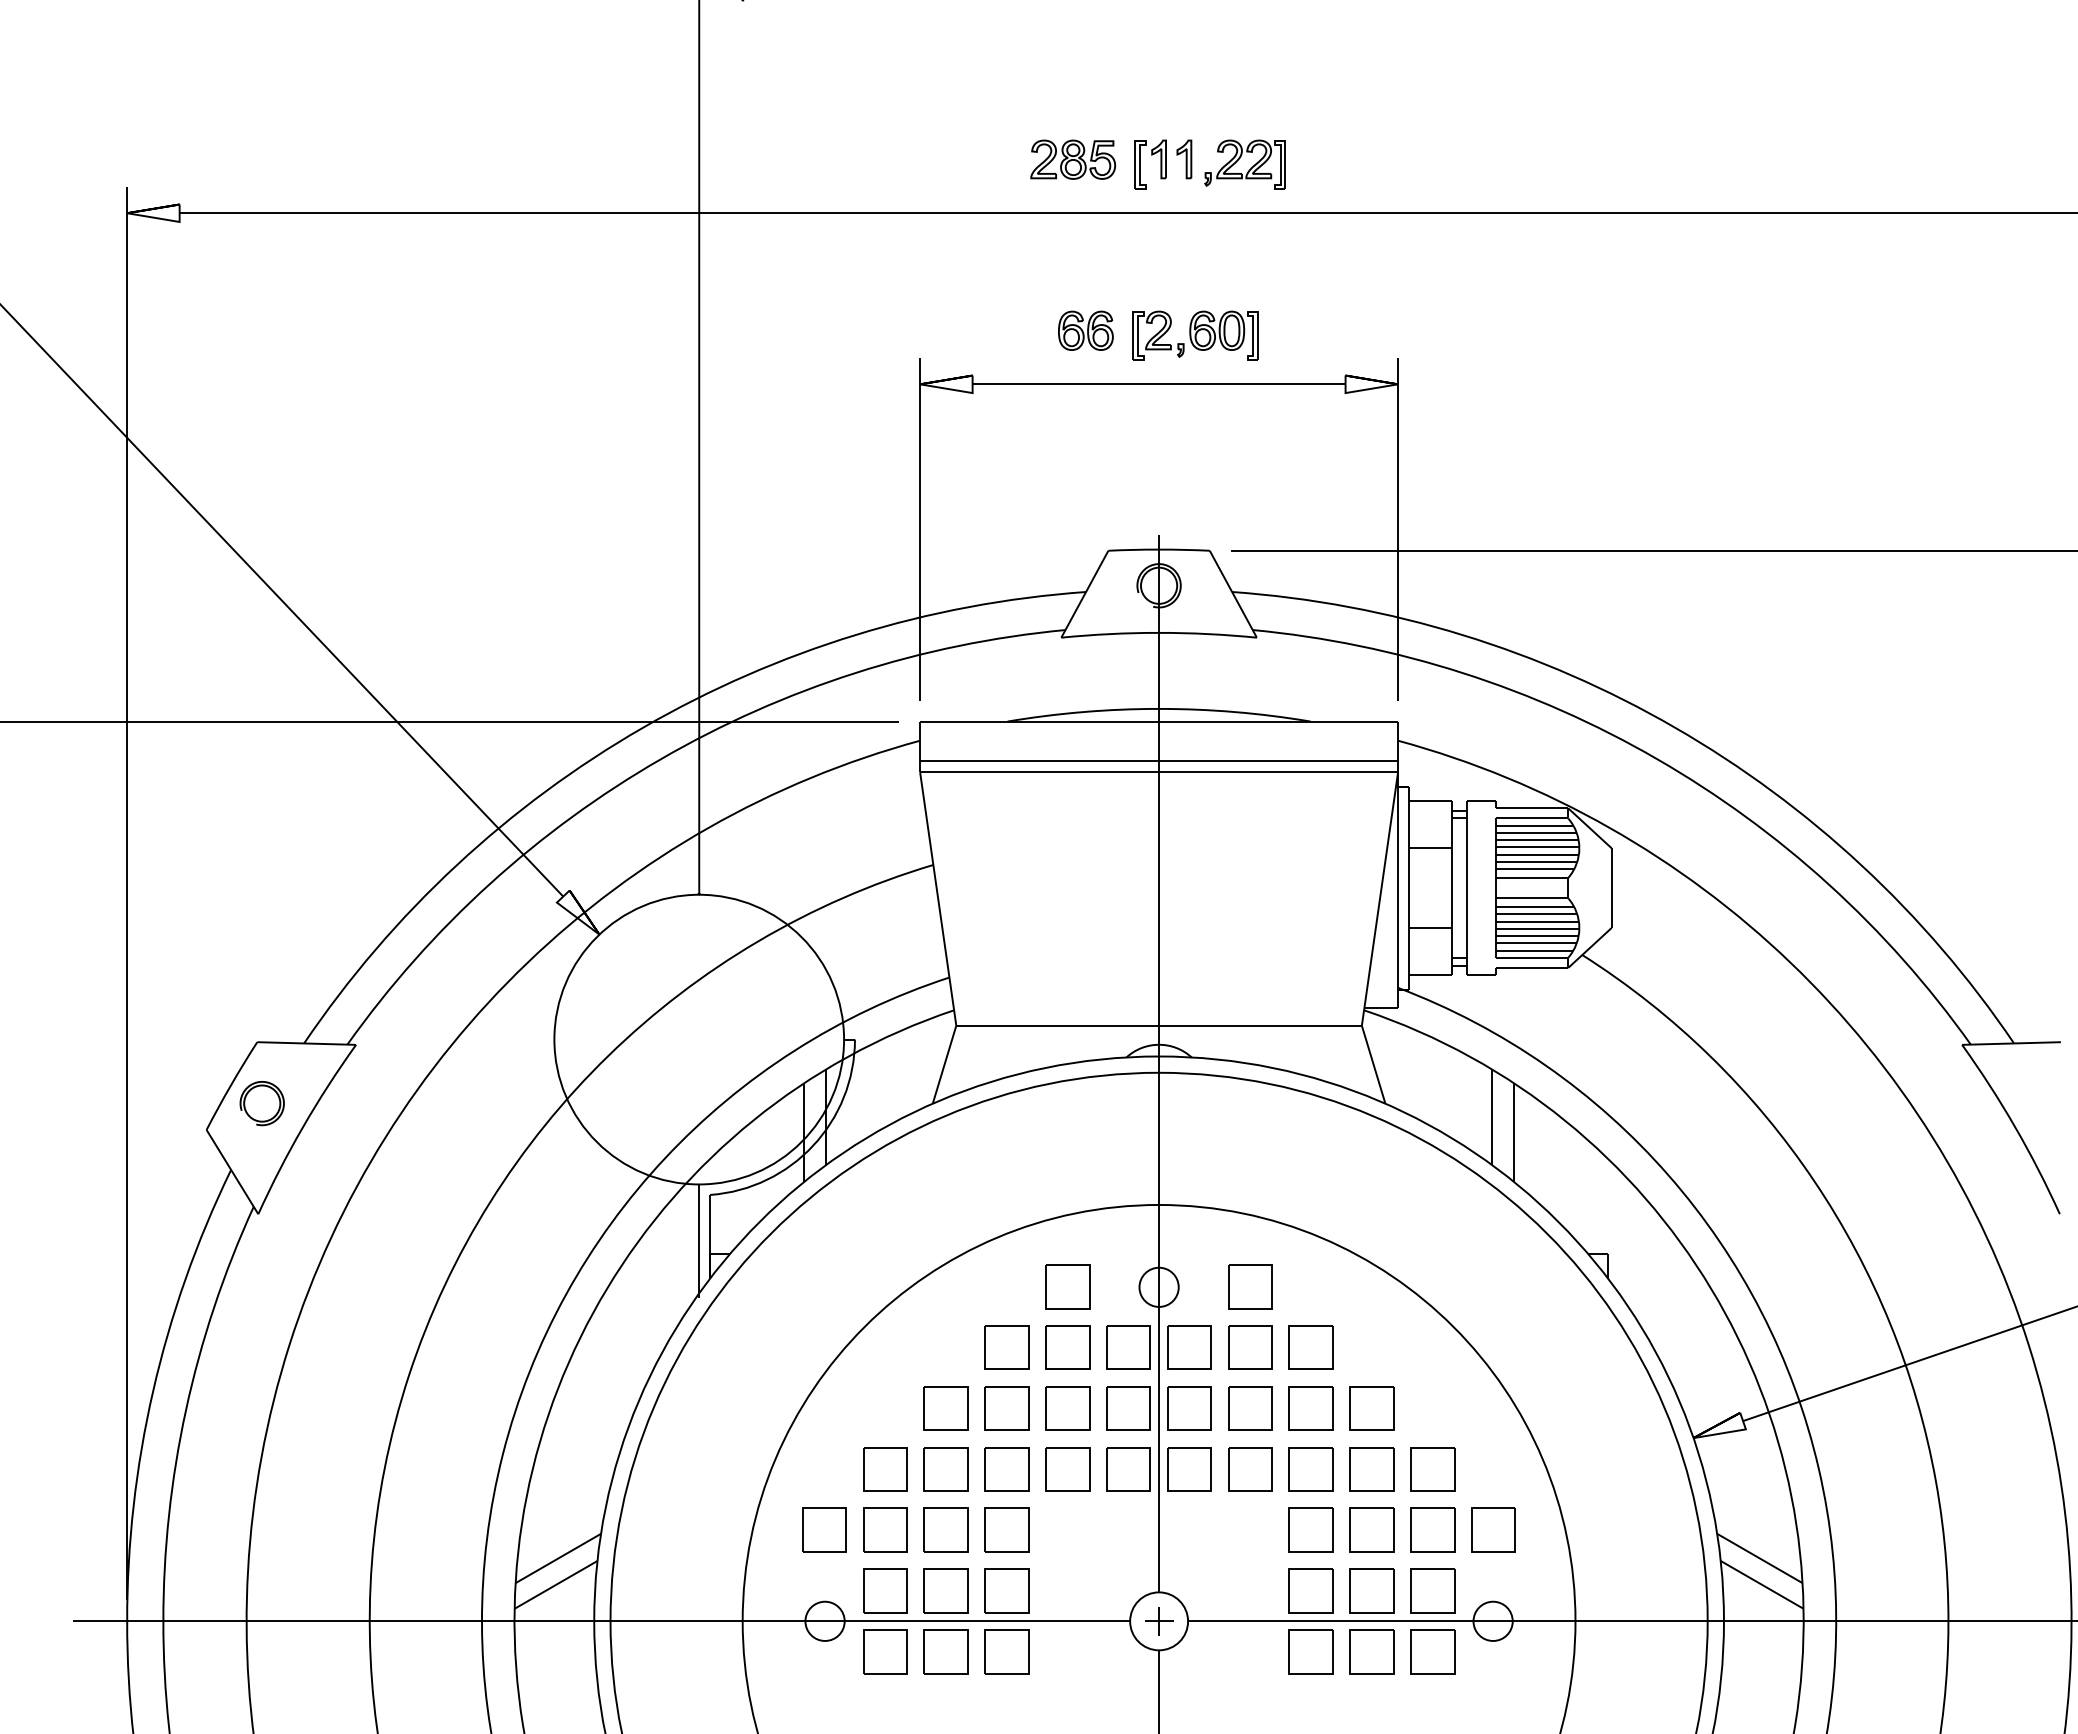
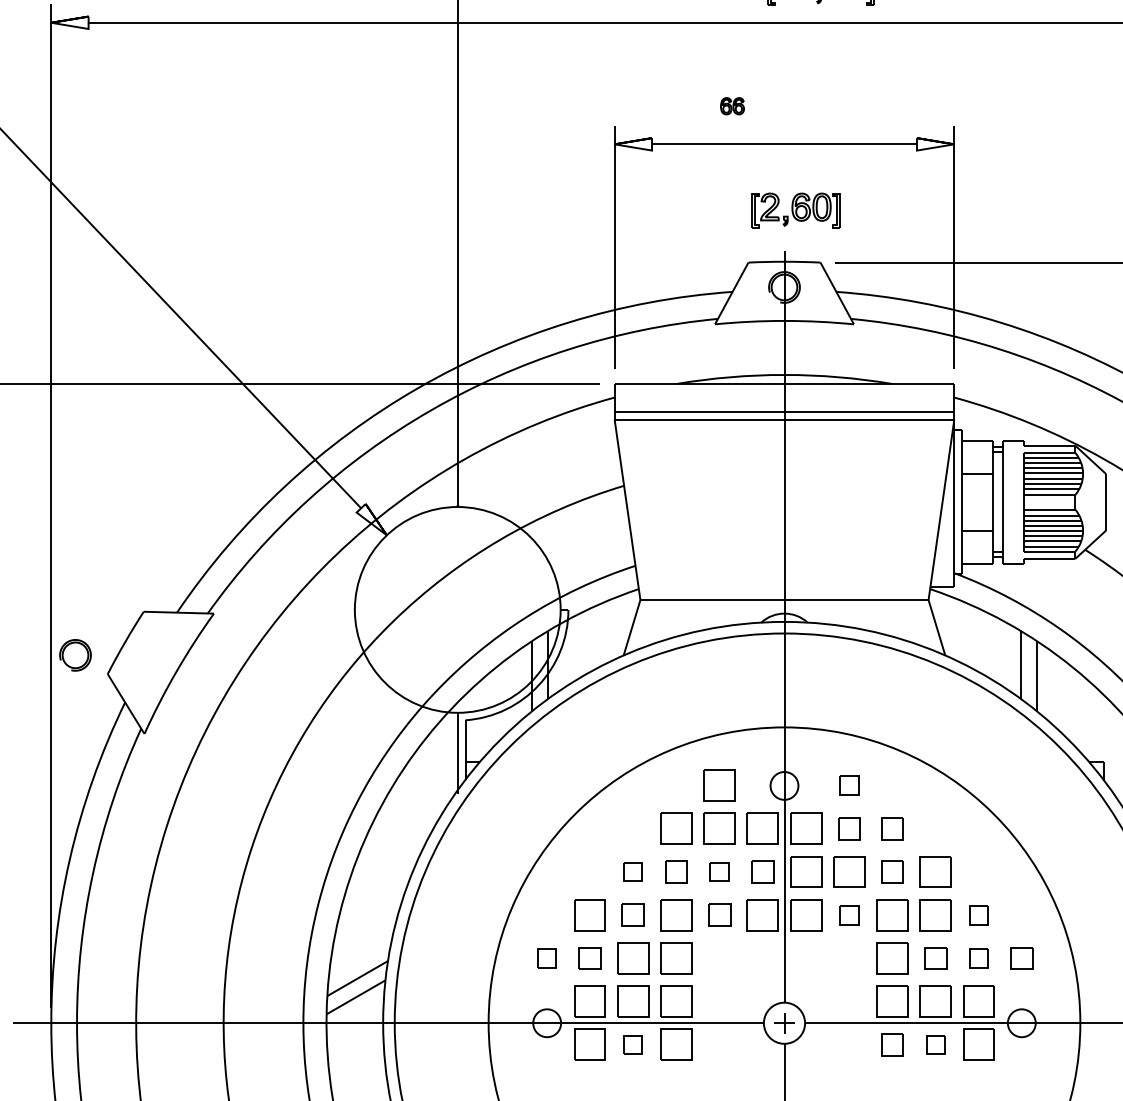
part: (1085, 330) -> (732, 106), size x0.6
part: (1195, 335) -> (796, 210), moved
part: (261, 1103) -> (74, 655), moved
part: (1250, 1286) -> (849, 785), size x0.6
part: (1250, 1347) -> (849, 828), size x0.7
part: (1310, 1347) -> (892, 828), size x0.7
part: (945, 1408) -> (632, 872), size x0.6
part: (1006, 1408) -> (676, 872), size x0.7
part: (1067, 1408) -> (719, 872), size x0.6
part: (1128, 1408) -> (762, 872), size x0.7
part: (1310, 1408) -> (892, 872), size x0.7
part: (945, 1469) -> (632, 915), size x0.7
part: (1067, 1469) -> (719, 915), size x0.7
part: (1250, 1469) -> (849, 915), size x0.6
part: (1432, 1469) -> (978, 915), size x0.6
part: (824, 1529) -> (546, 957), size x0.6
part: (885, 1529) -> (590, 957), size x0.7
part: (1371, 1529) -> (935, 957), size x0.7
part: (1432, 1529) -> (978, 957), size x0.6
part: (1493, 1529) -> (1022, 957), size x0.7
part: (945, 1651) -> (632, 1044), size x0.6
part: (1310, 1651) -> (892, 1044), size x0.7
part: (1371, 1651) -> (935, 1044), size x0.6

